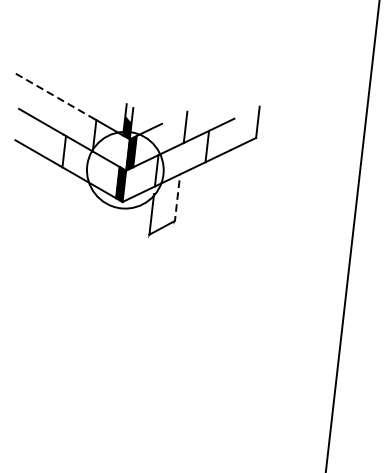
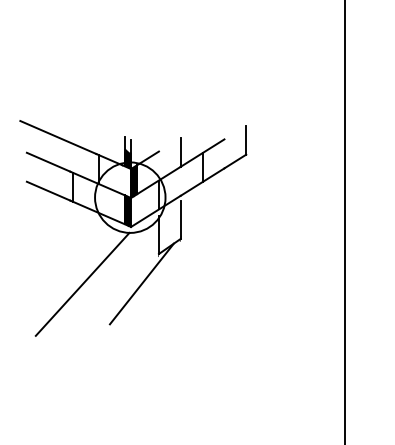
line: (55, 96) -> (58, 137), dashed -> solid
line: (176, 201) -> (180, 220), dashed -> solid
line: (63, 257) -> (82, 283), added
line: (126, 264) -> (141, 283), added

